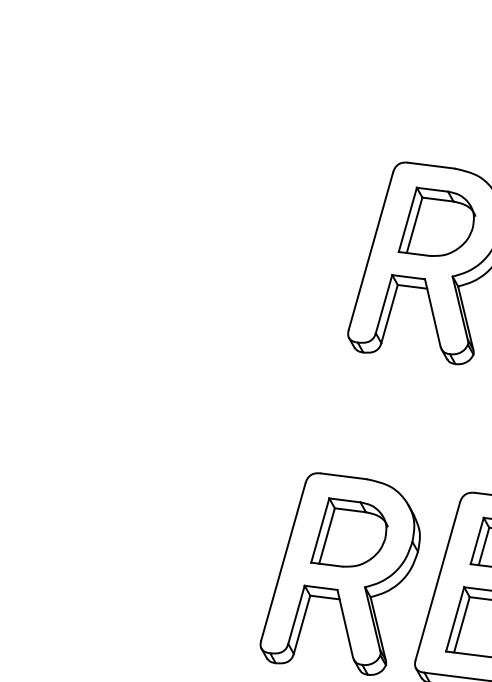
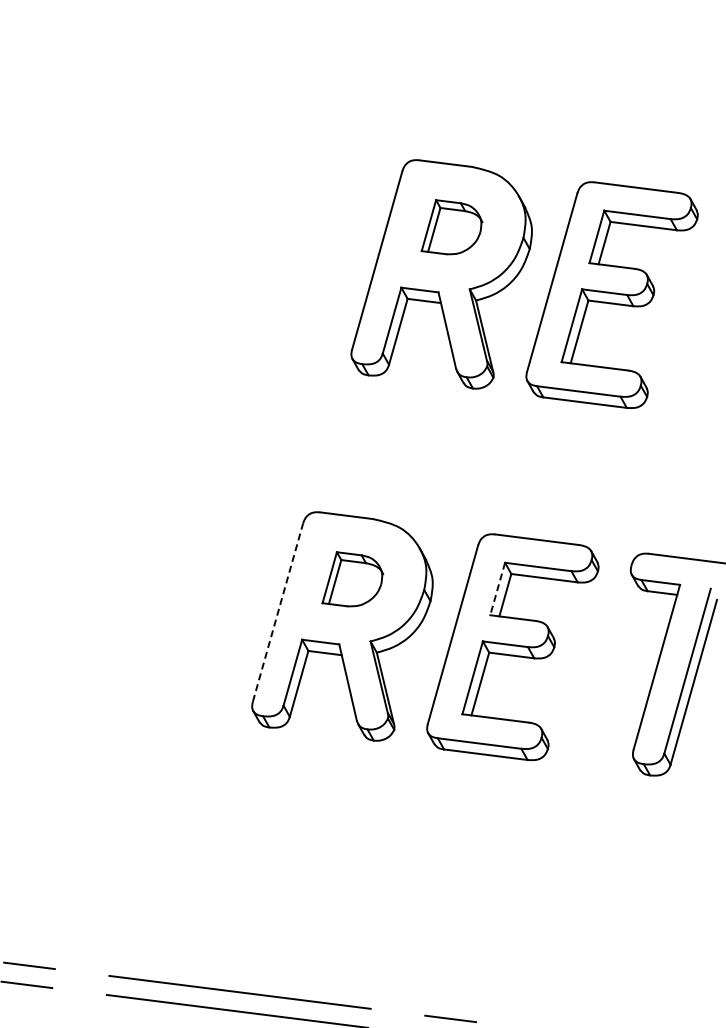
part: (436, 221) -> (451, 226), size x0.7
part: (349, 531) -> (352, 578), size x0.7
line: (477, 541) -> (497, 589), solid -> dashed
line: (283, 561) -> (278, 612), solid -> dashed

